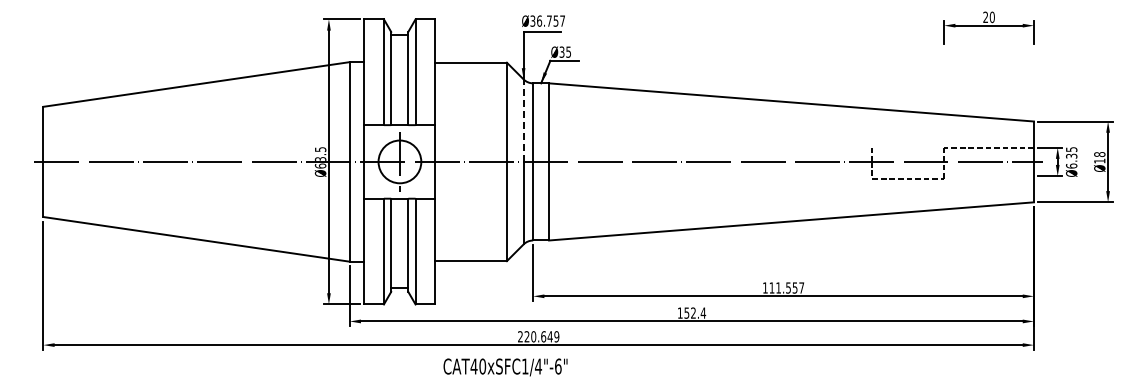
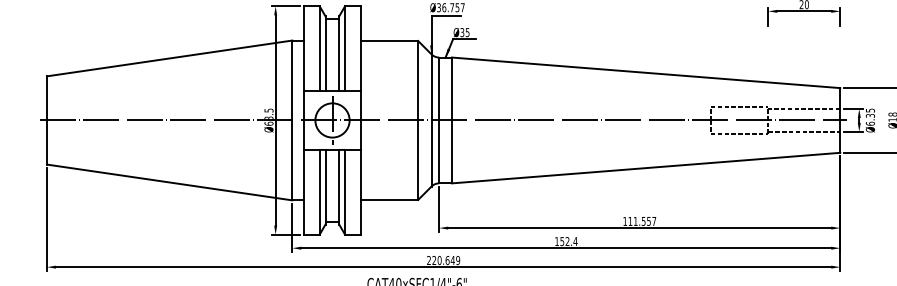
line: (523, 120) -> (431, 87), dashed -> solid
line: (908, 145) -> (739, 107), added
line: (988, 176) -> (803, 132), added

